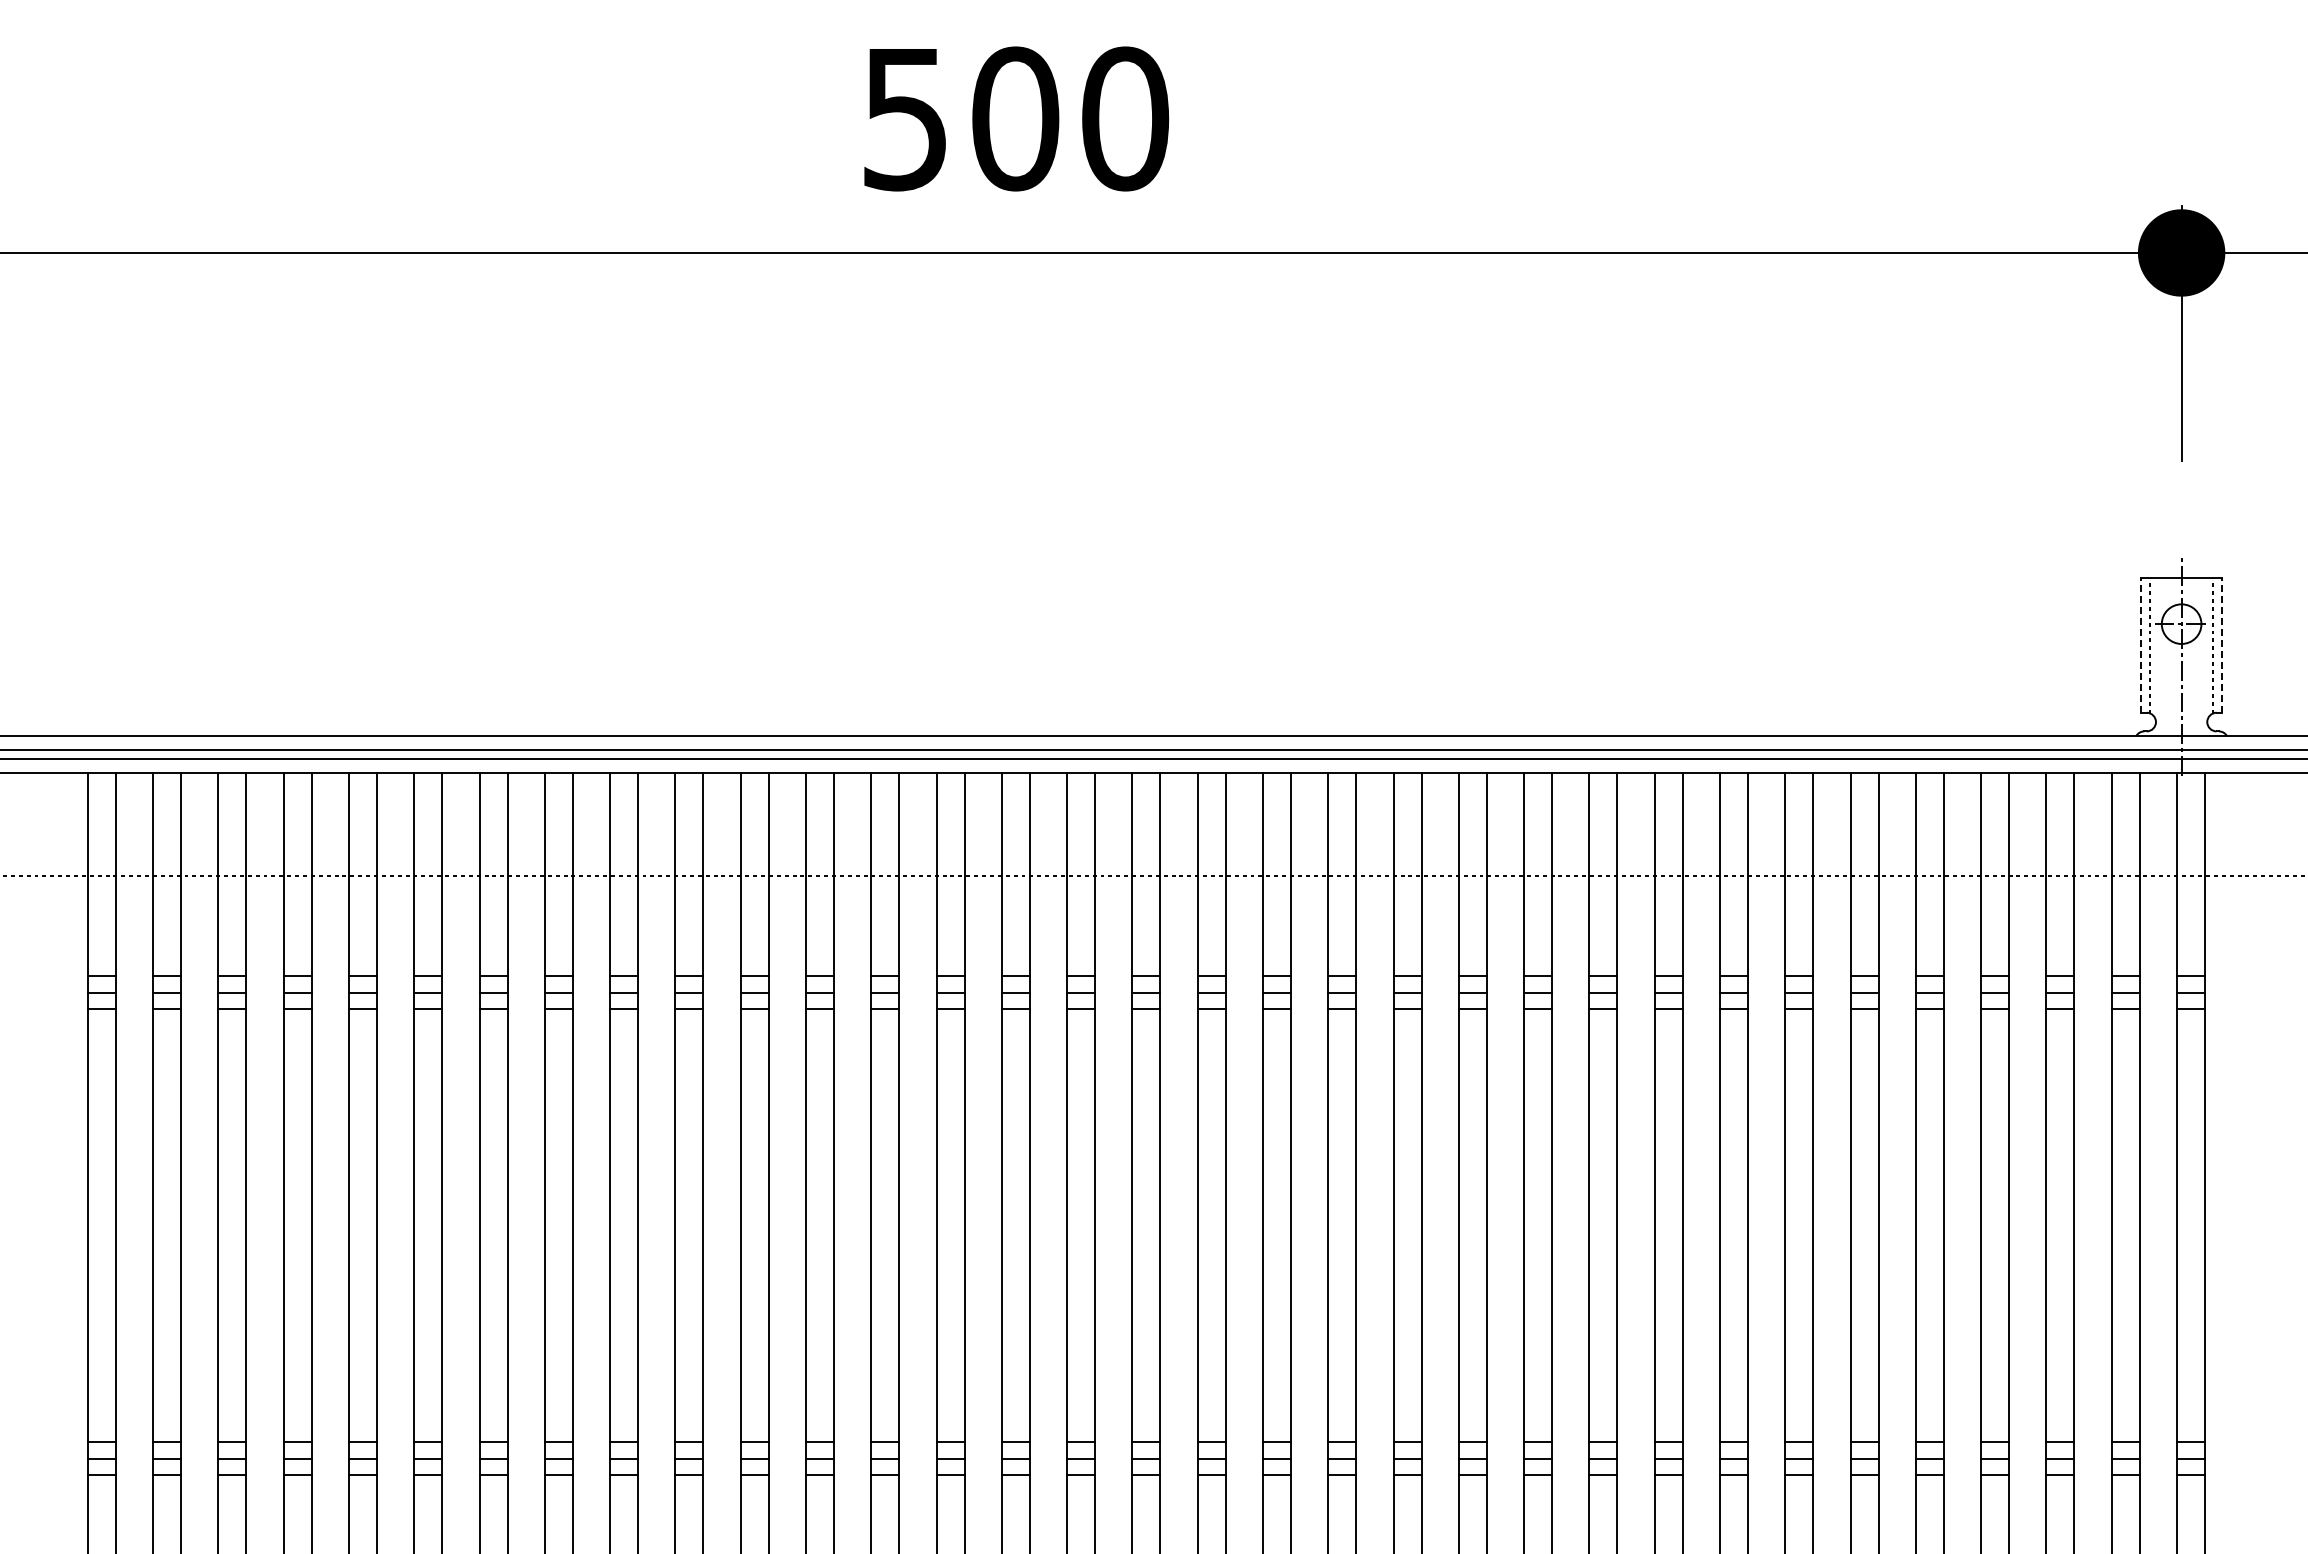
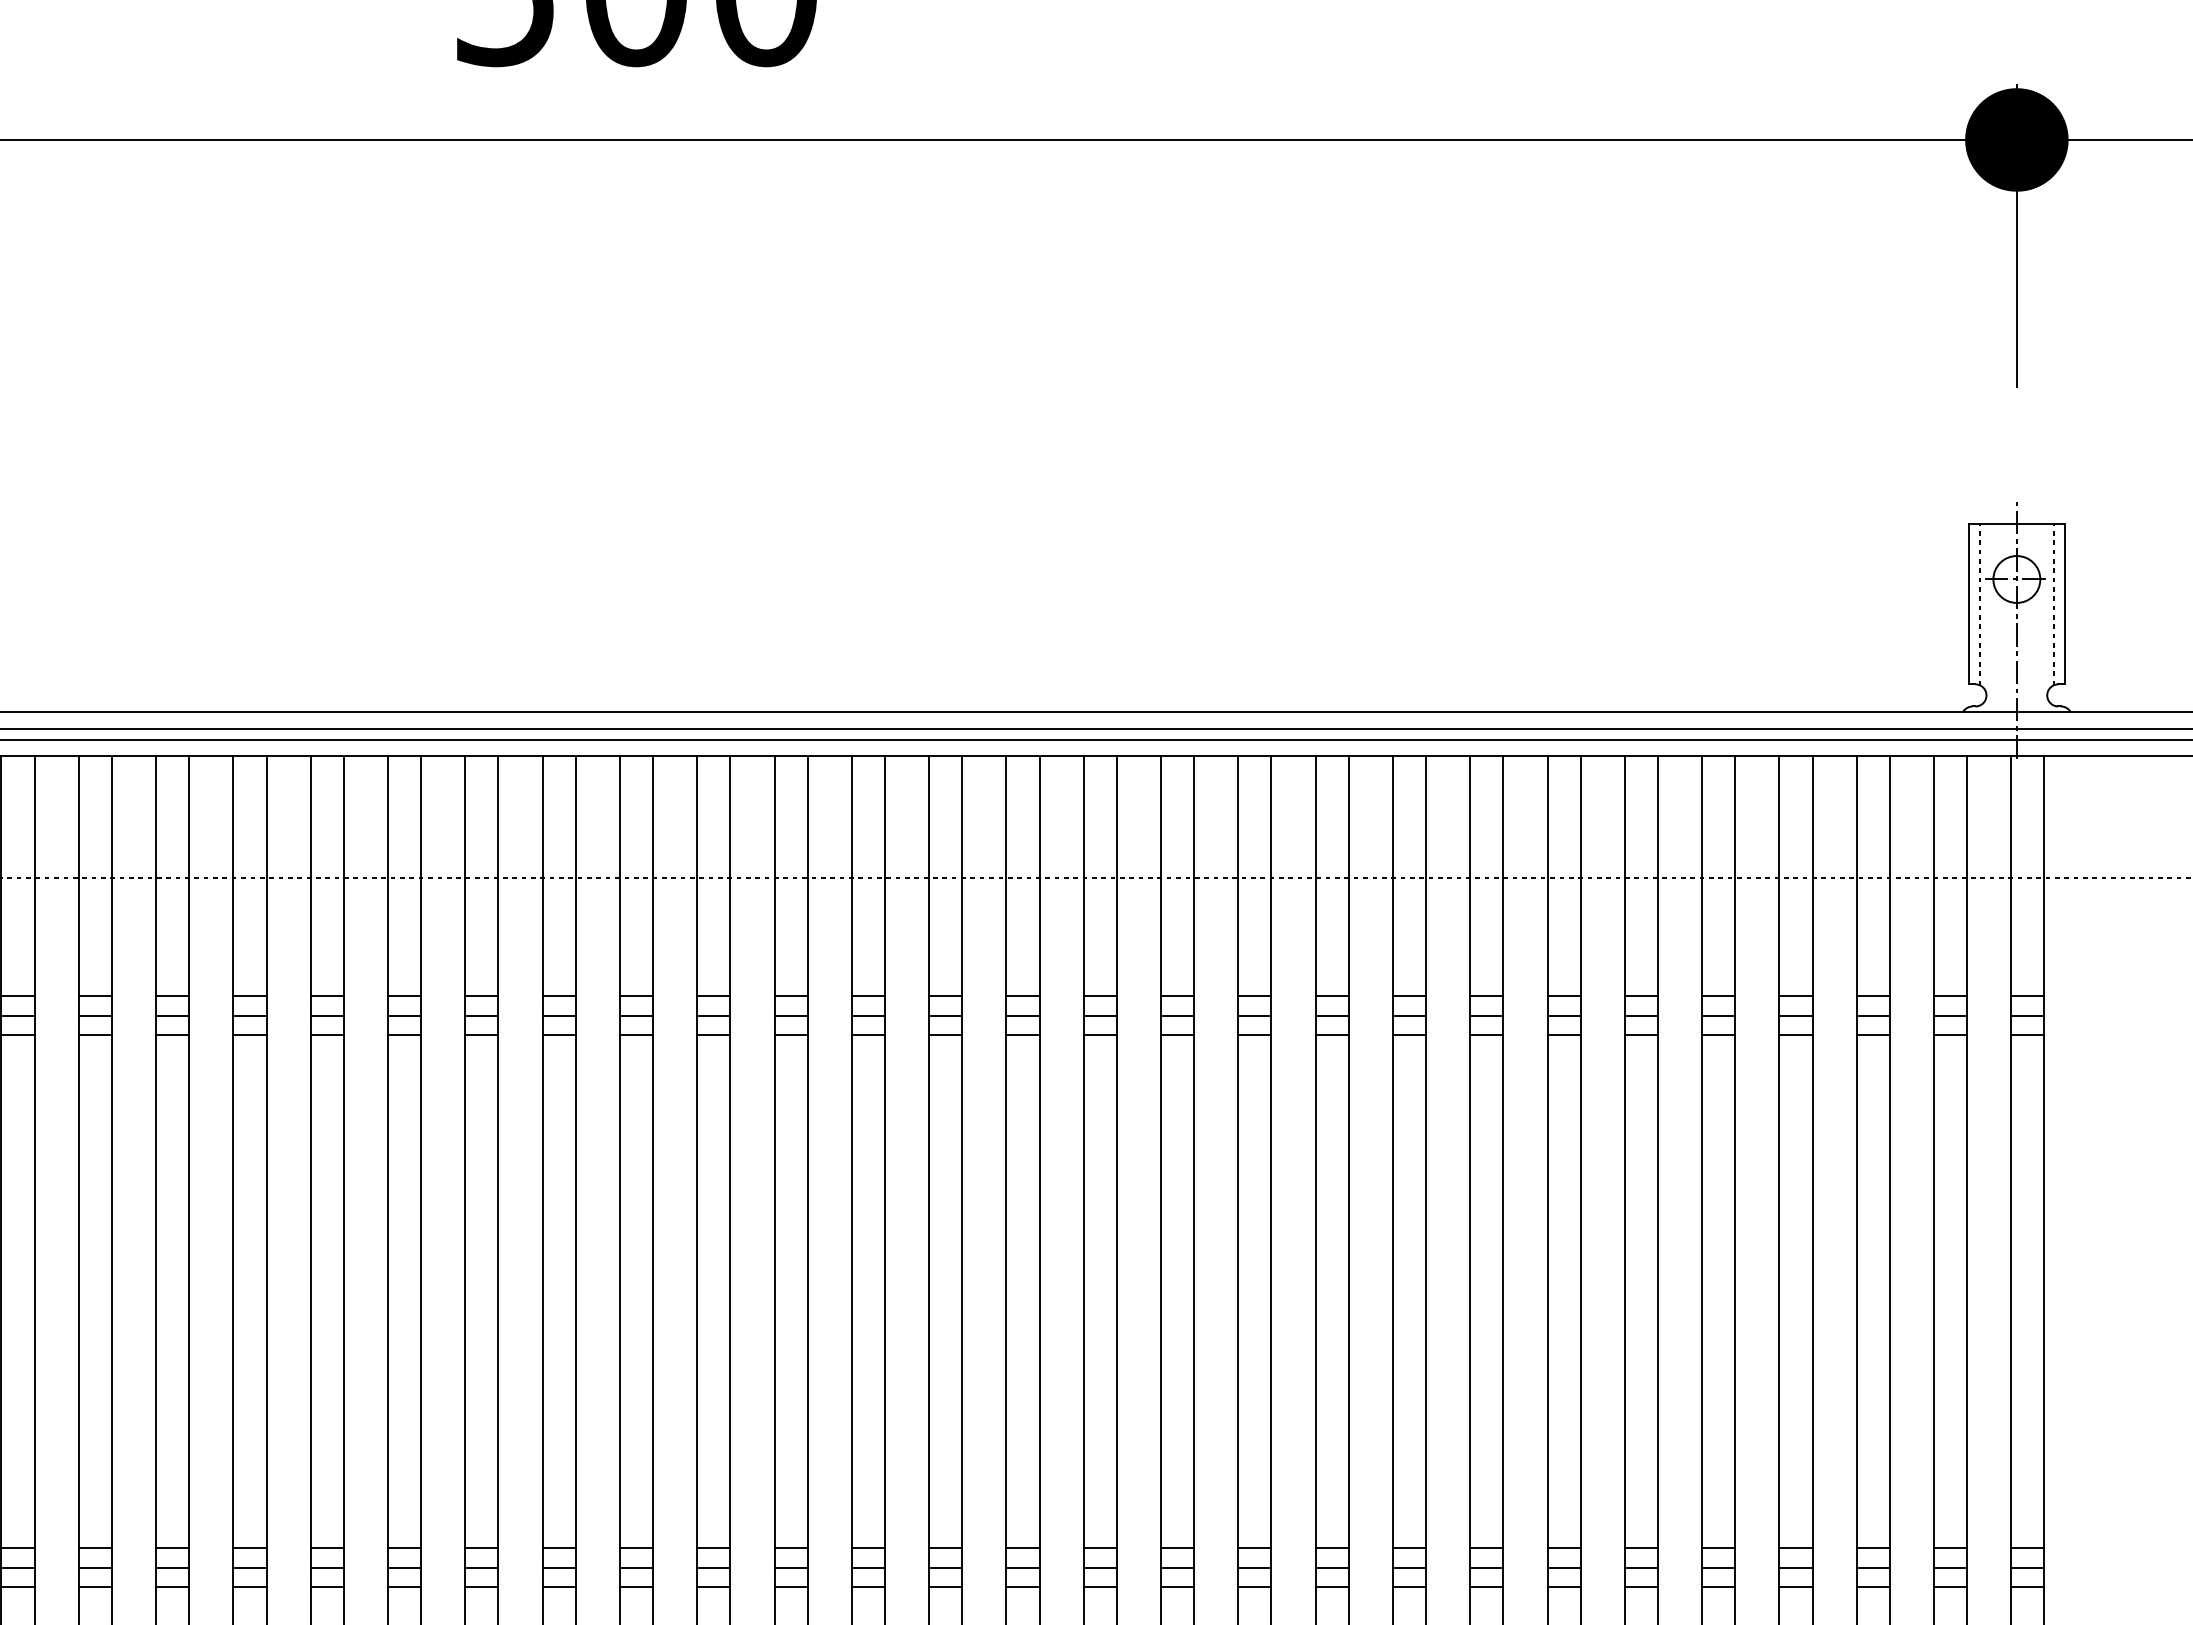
line: (2140, 645) -> (1968, 604), dashed -> solid
line: (2222, 645) -> (2065, 604), dashed -> solid

